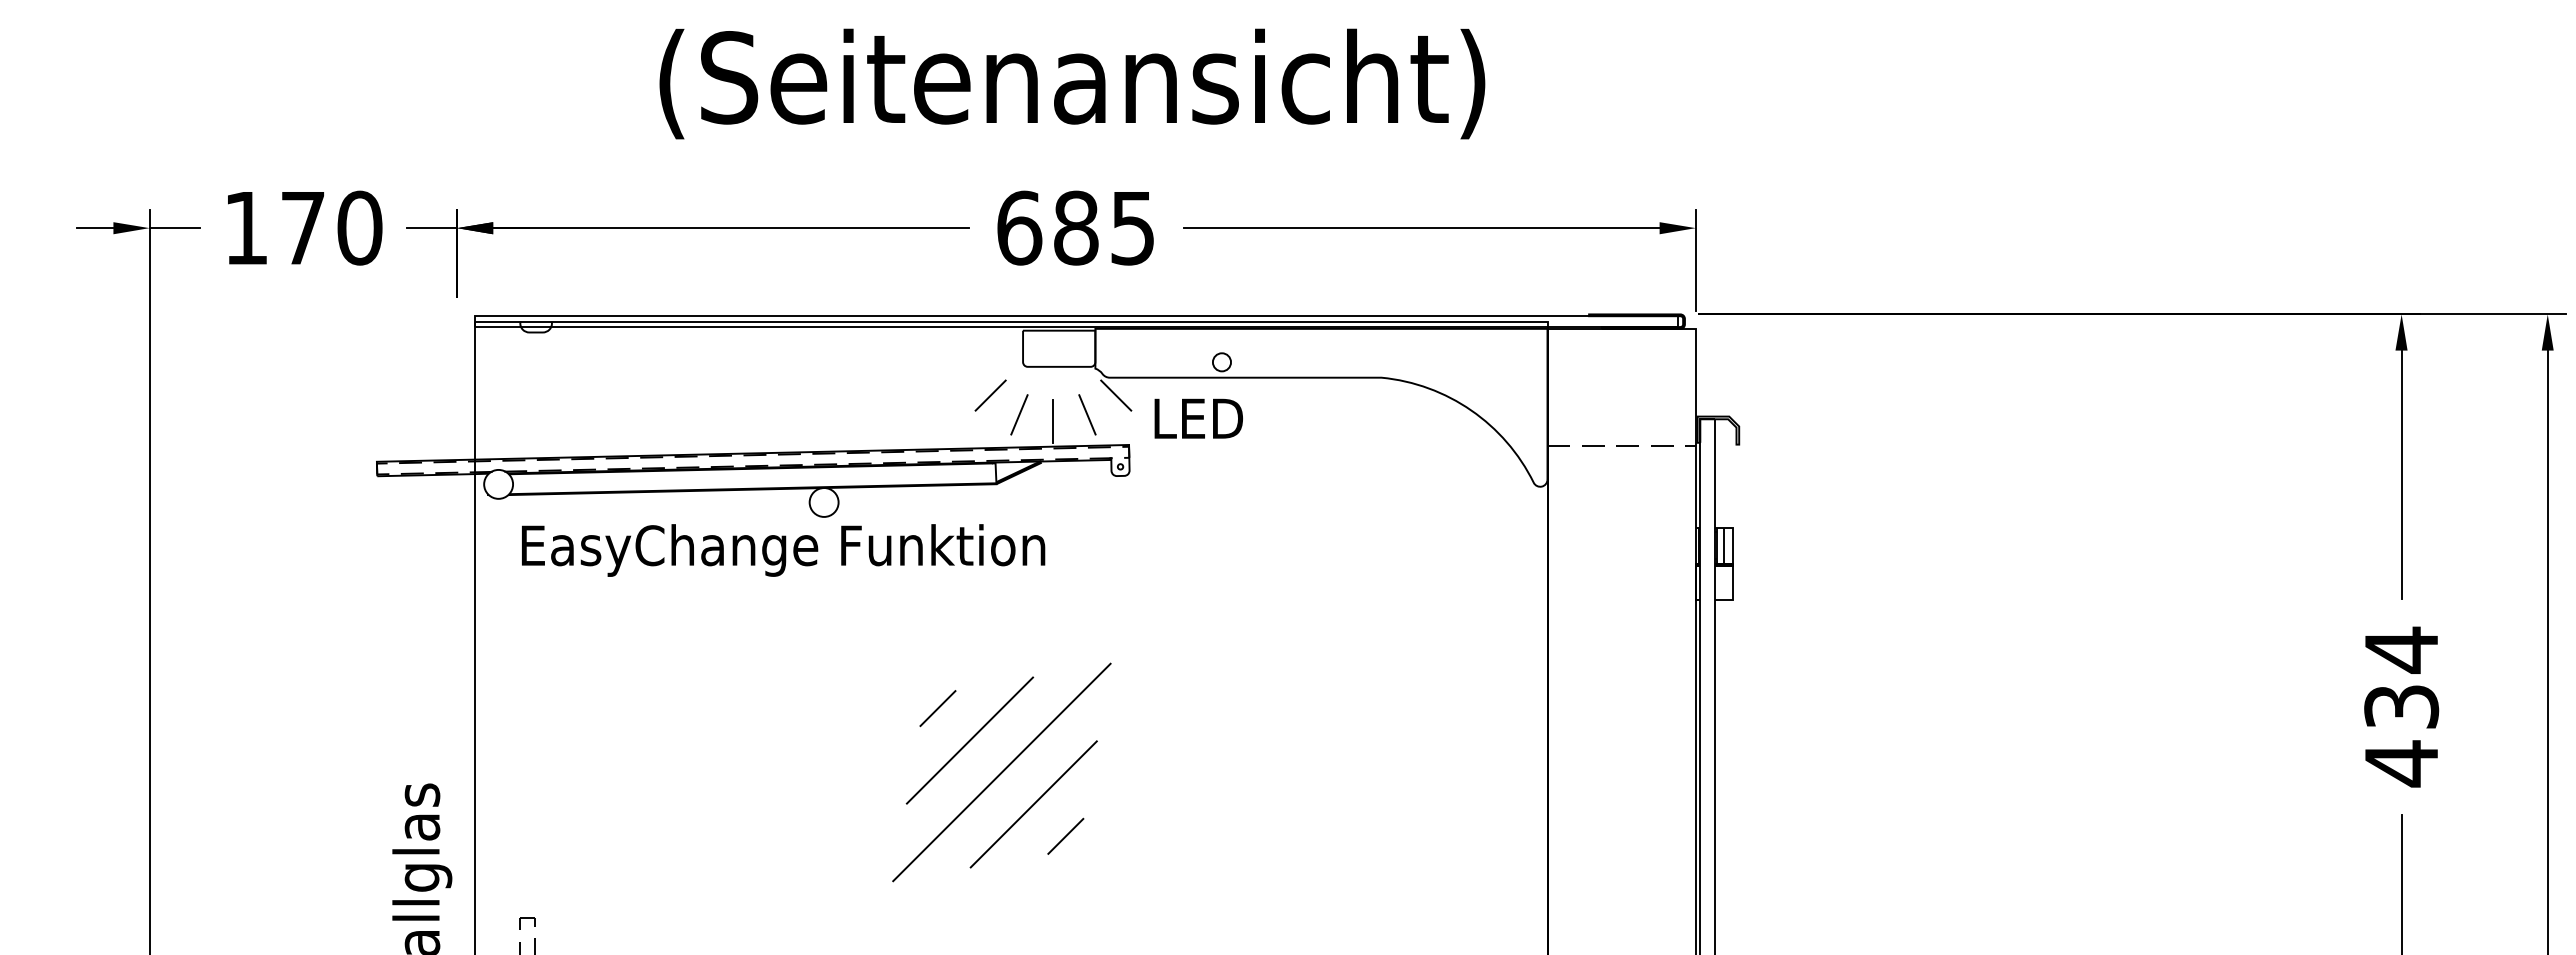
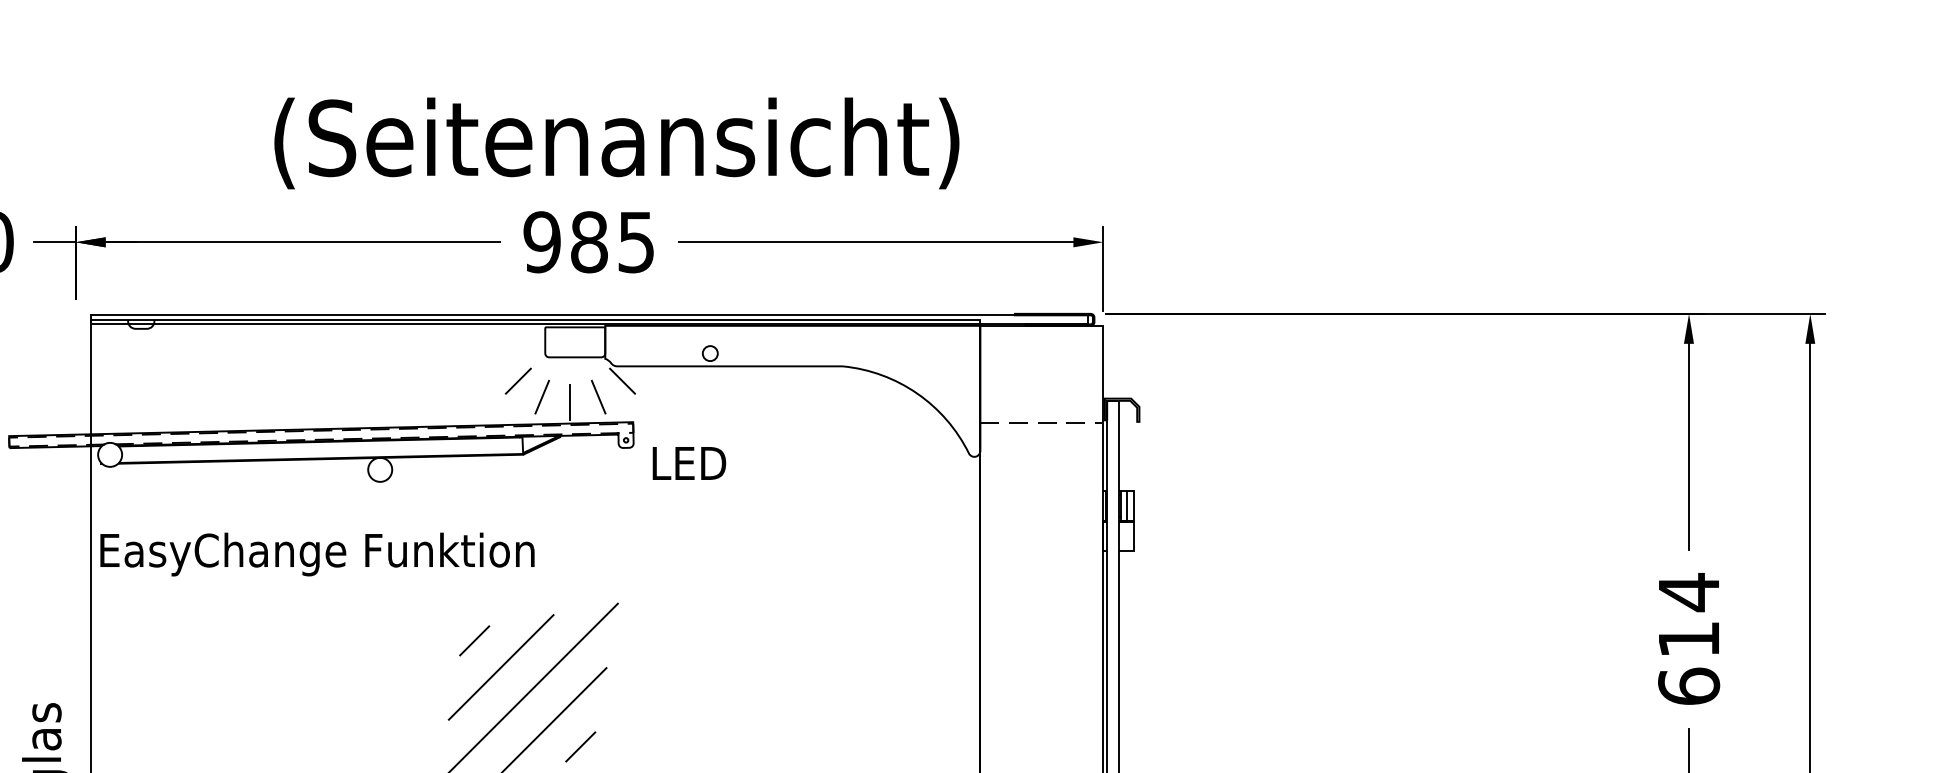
text: (1072, 83) -> (616, 142), moved
text: (1019, 227) -> (542, 241), 685 -> 985
text: (1198, 418) -> (689, 463), moved
text: (783, 550) -> (317, 554), moved
text: (2401, 736) -> (1688, 664), 434 -> 614

